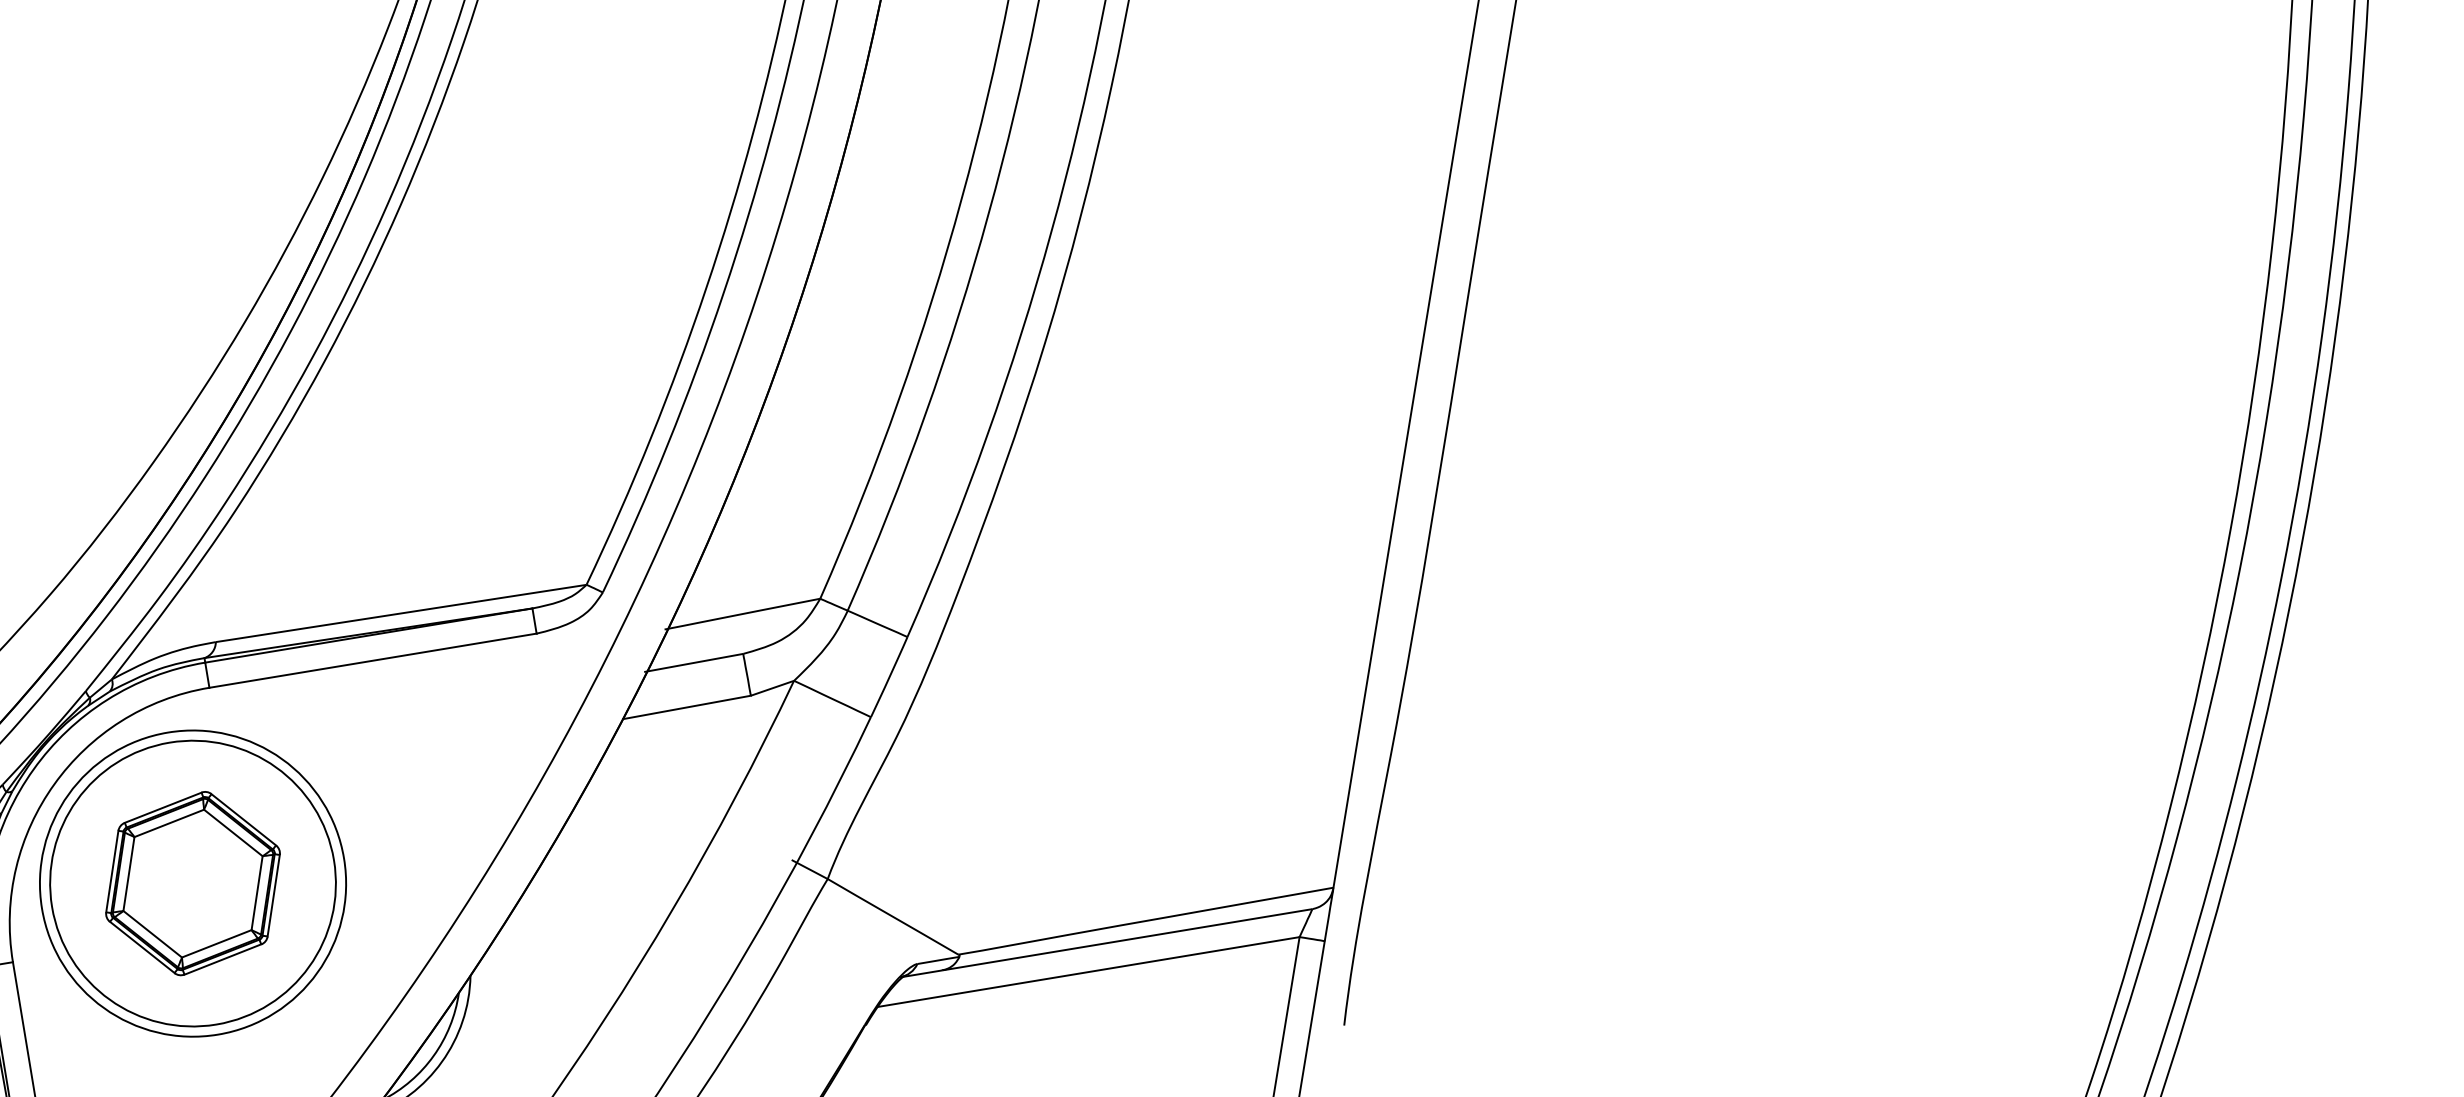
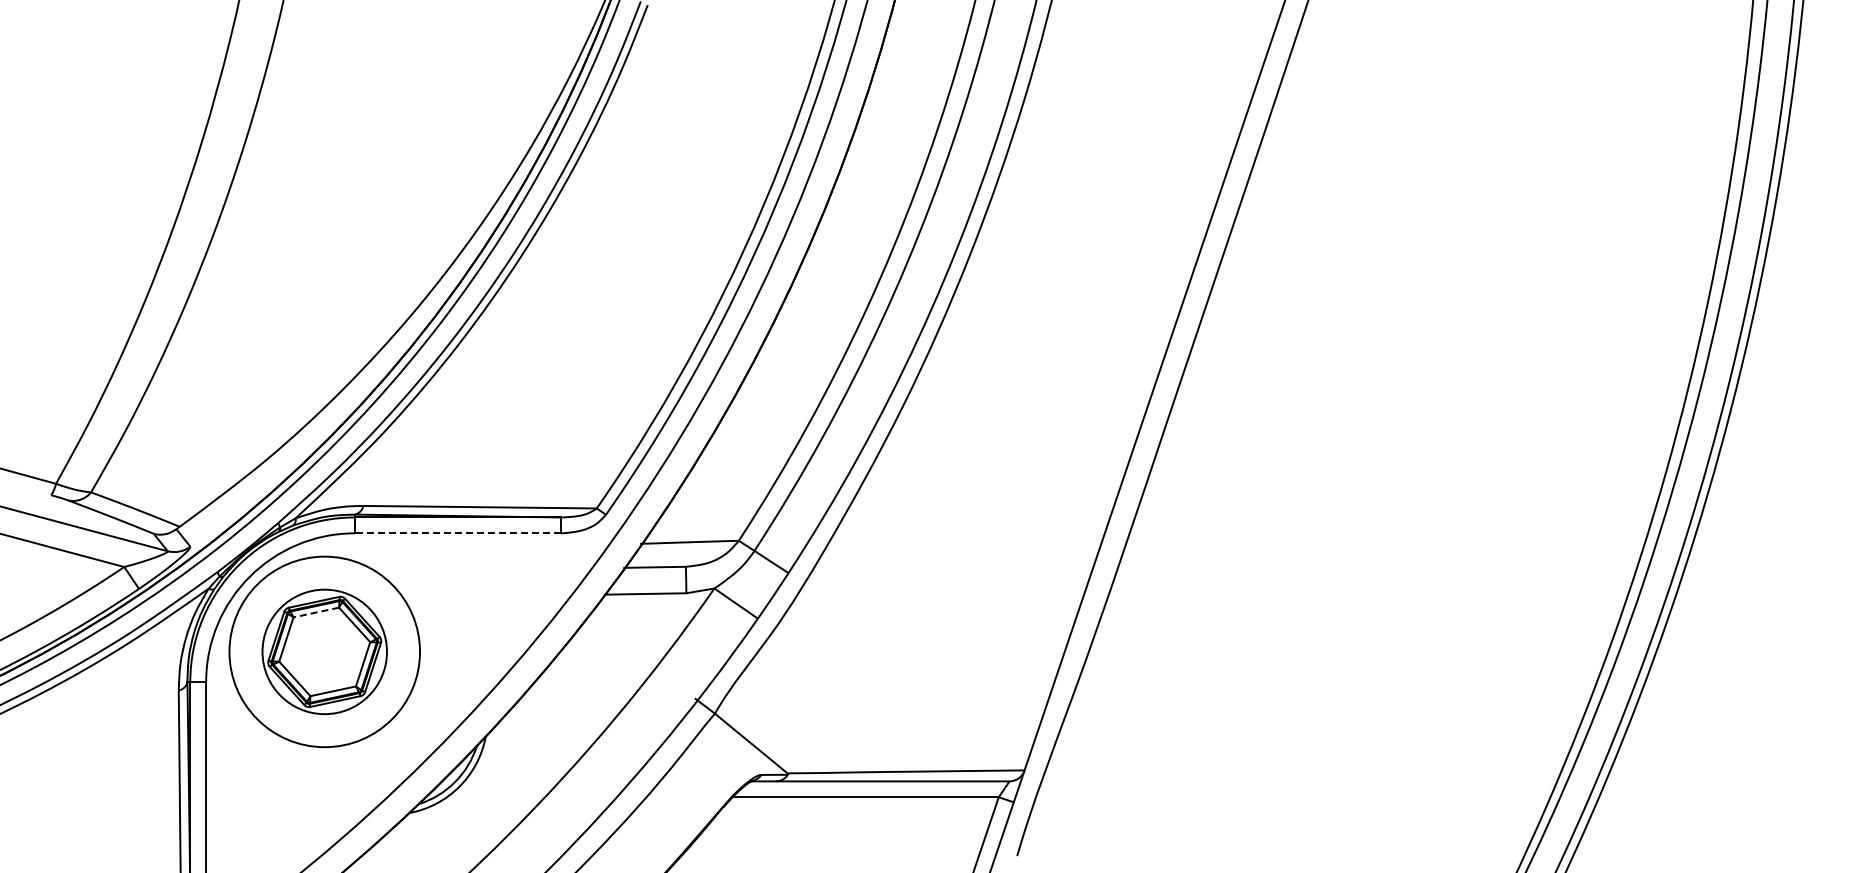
line: (372, 661) -> (457, 533), solid -> dashed
line: (168, 823) -> (315, 612), solid -> dashed
circle: (192, 883) -> (324, 651), size x0.7

